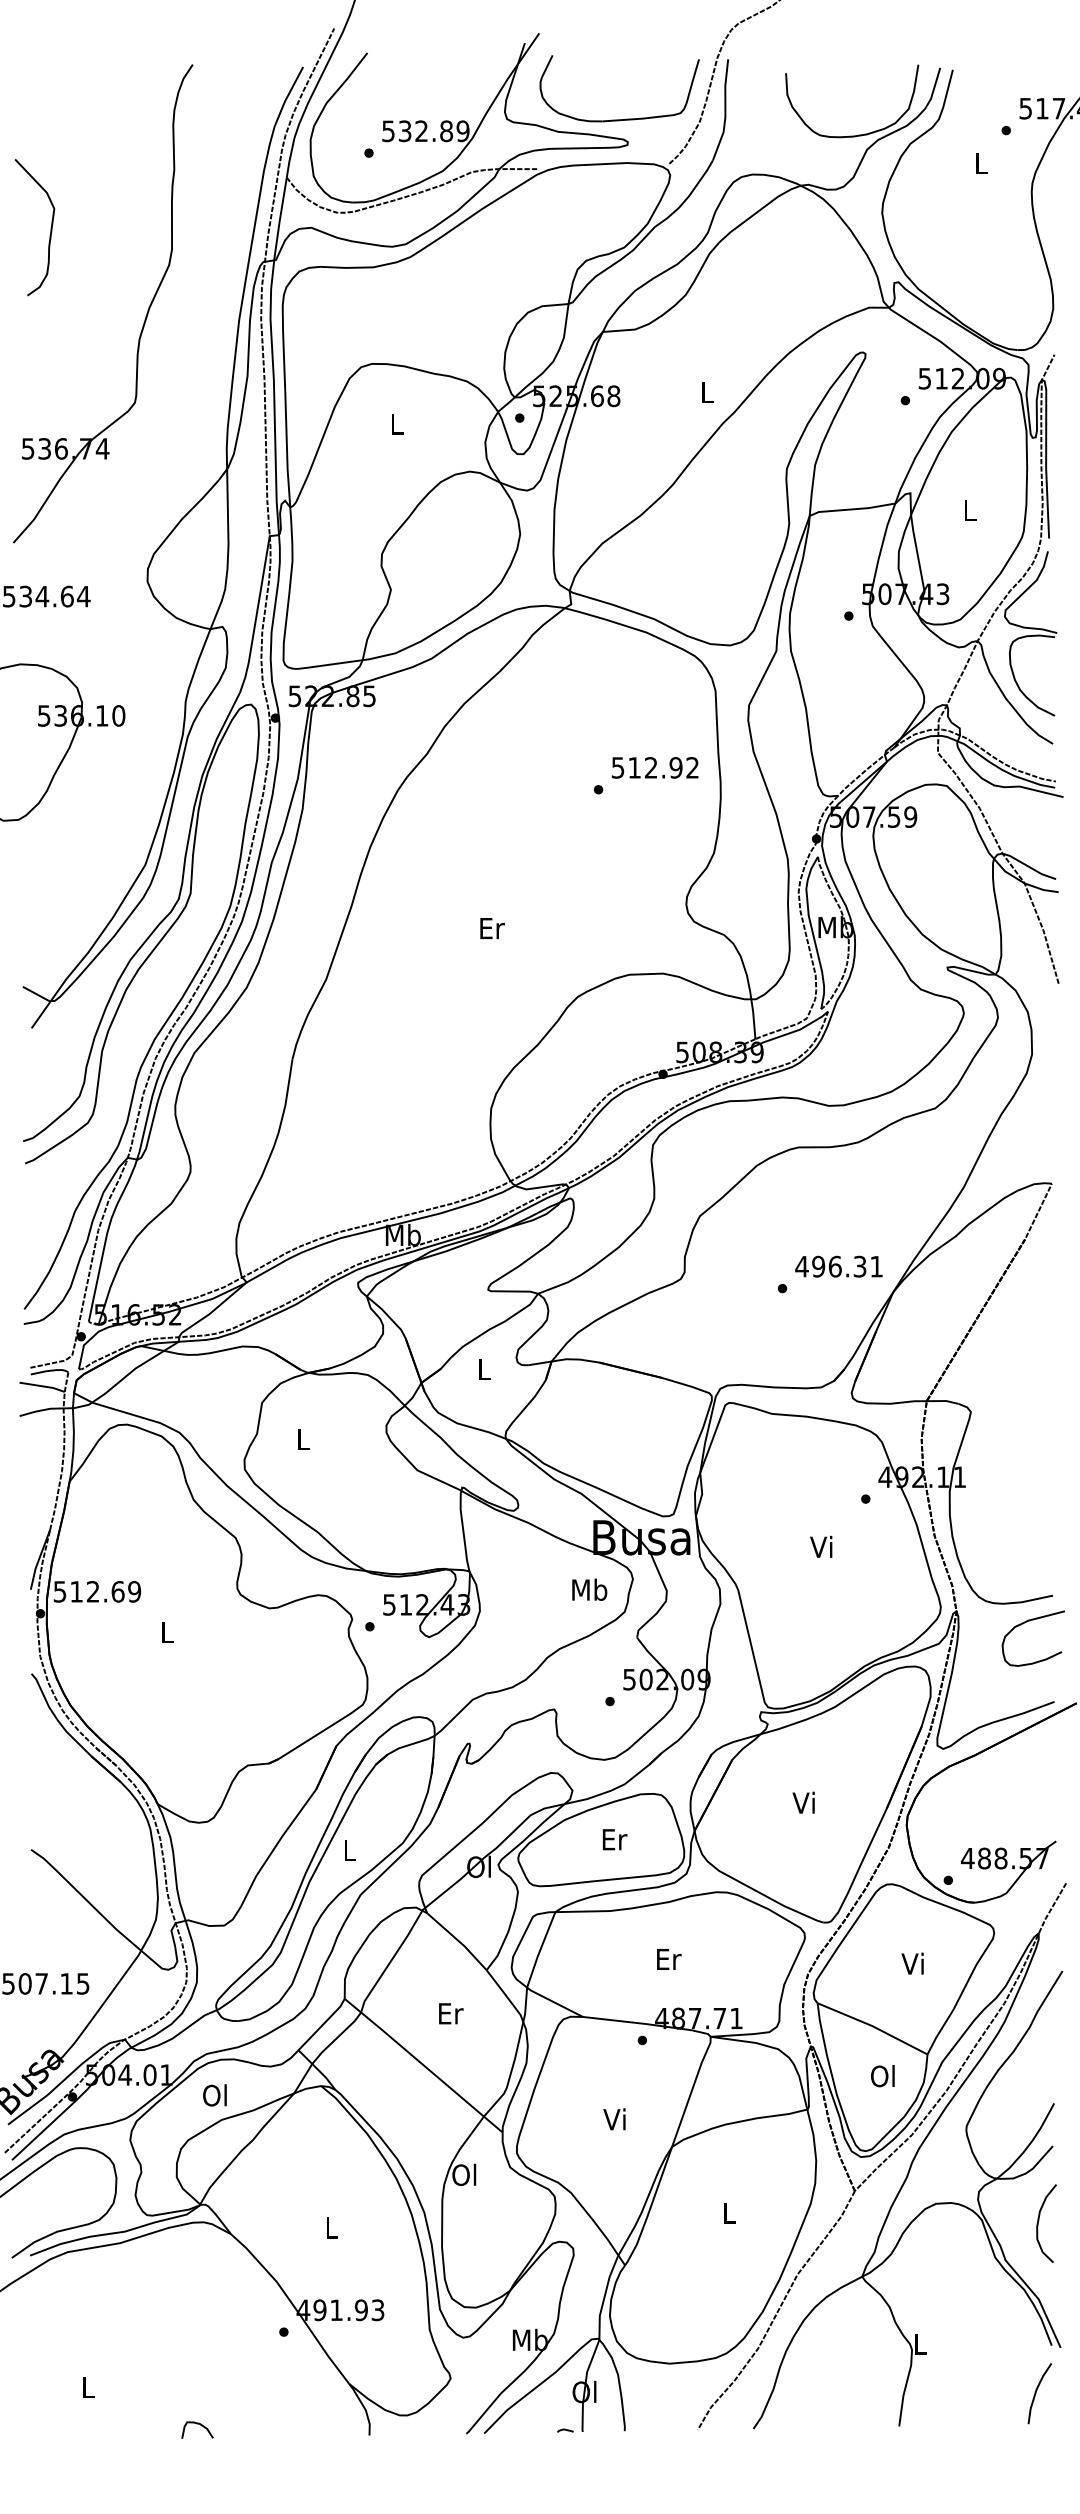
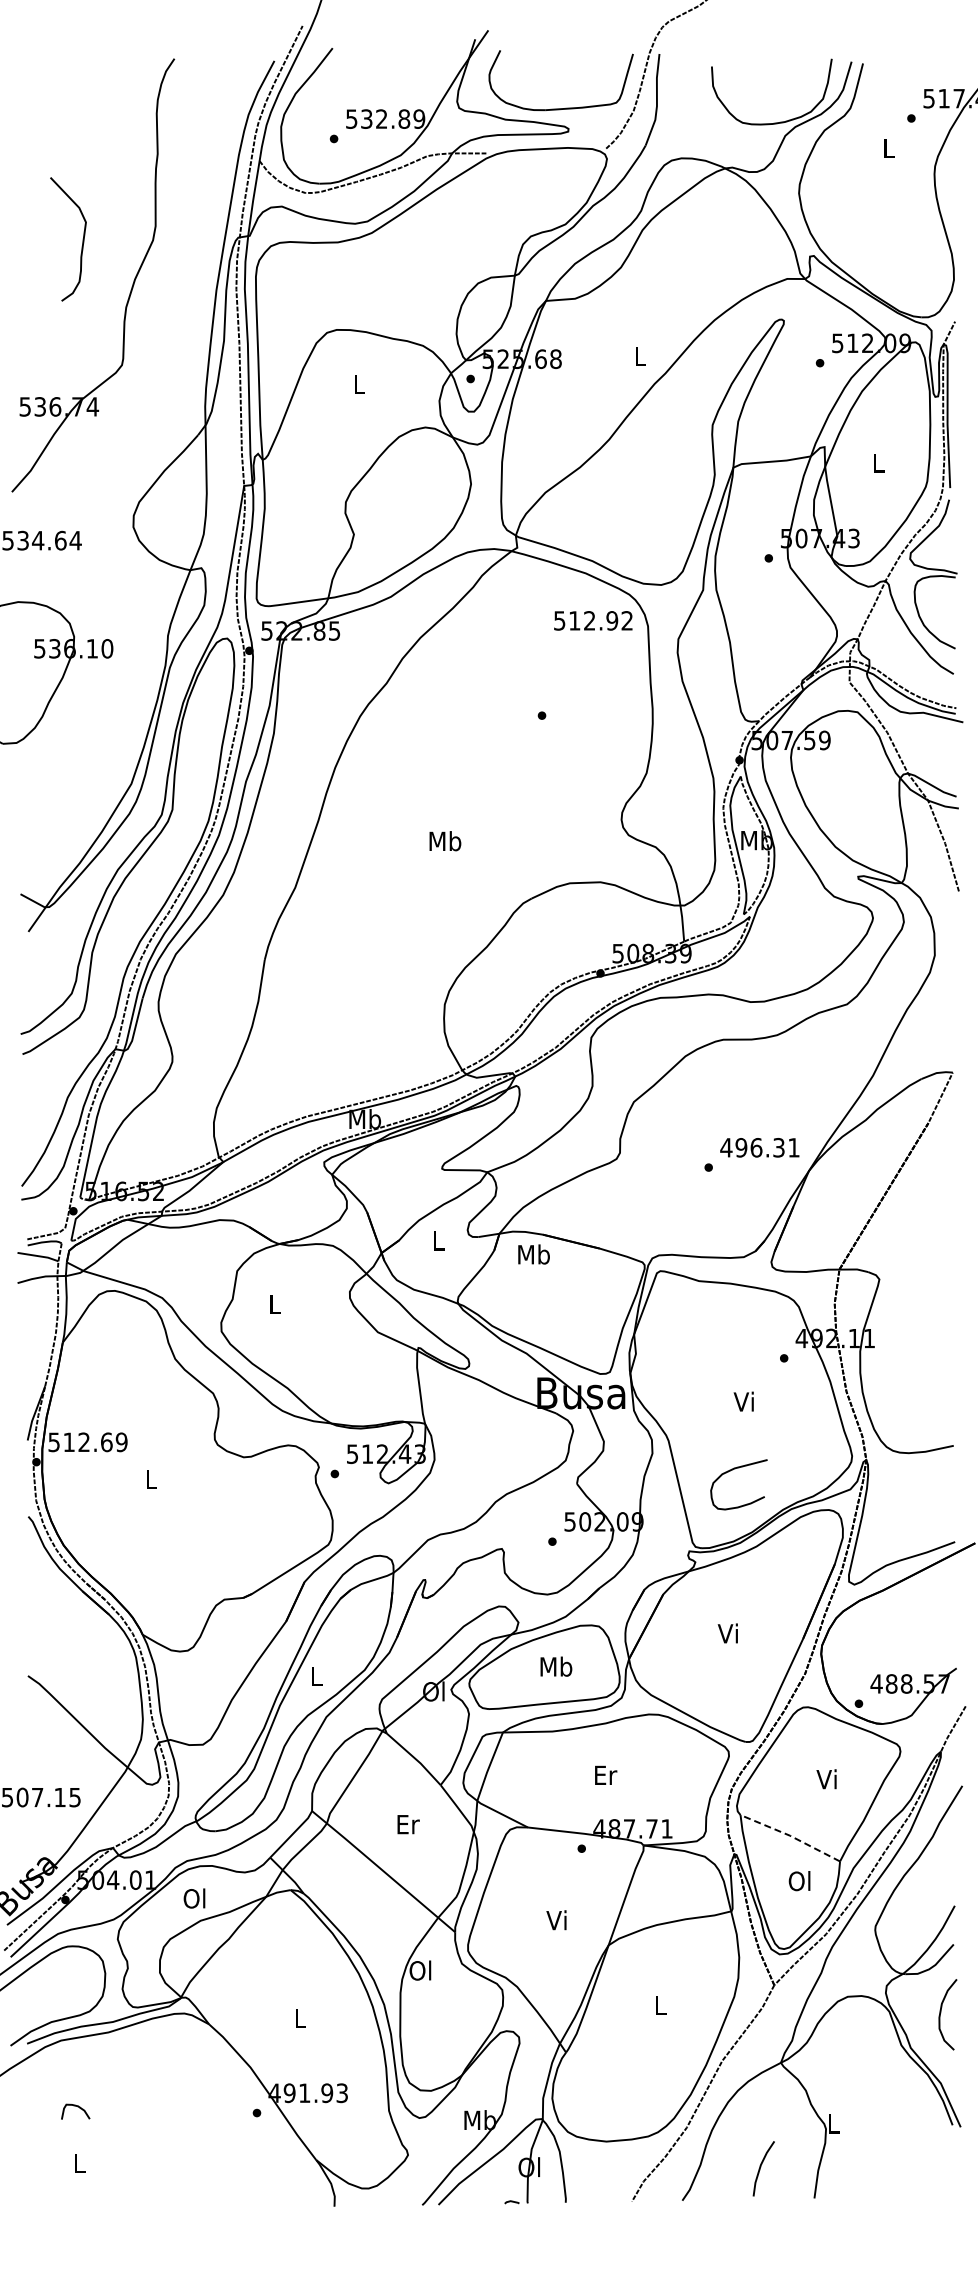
curve: (50, 227) -> (82, 239), moved
text: (655, 767) -> (593, 620), moved
text: (491, 928) -> (445, 841), Er -> Mb
text: (589, 1589) -> (533, 1254), moved
curve: (1026, 1622) -> (732, 1470), moved
text: (614, 1839) -> (556, 1666), Er -> Mb
line: (872, 2026) -> (790, 1836), solid -> dashed
line: (1037, 2392) -> (761, 2167), moved
curve: (199, 2425) -> (77, 2107), moved

